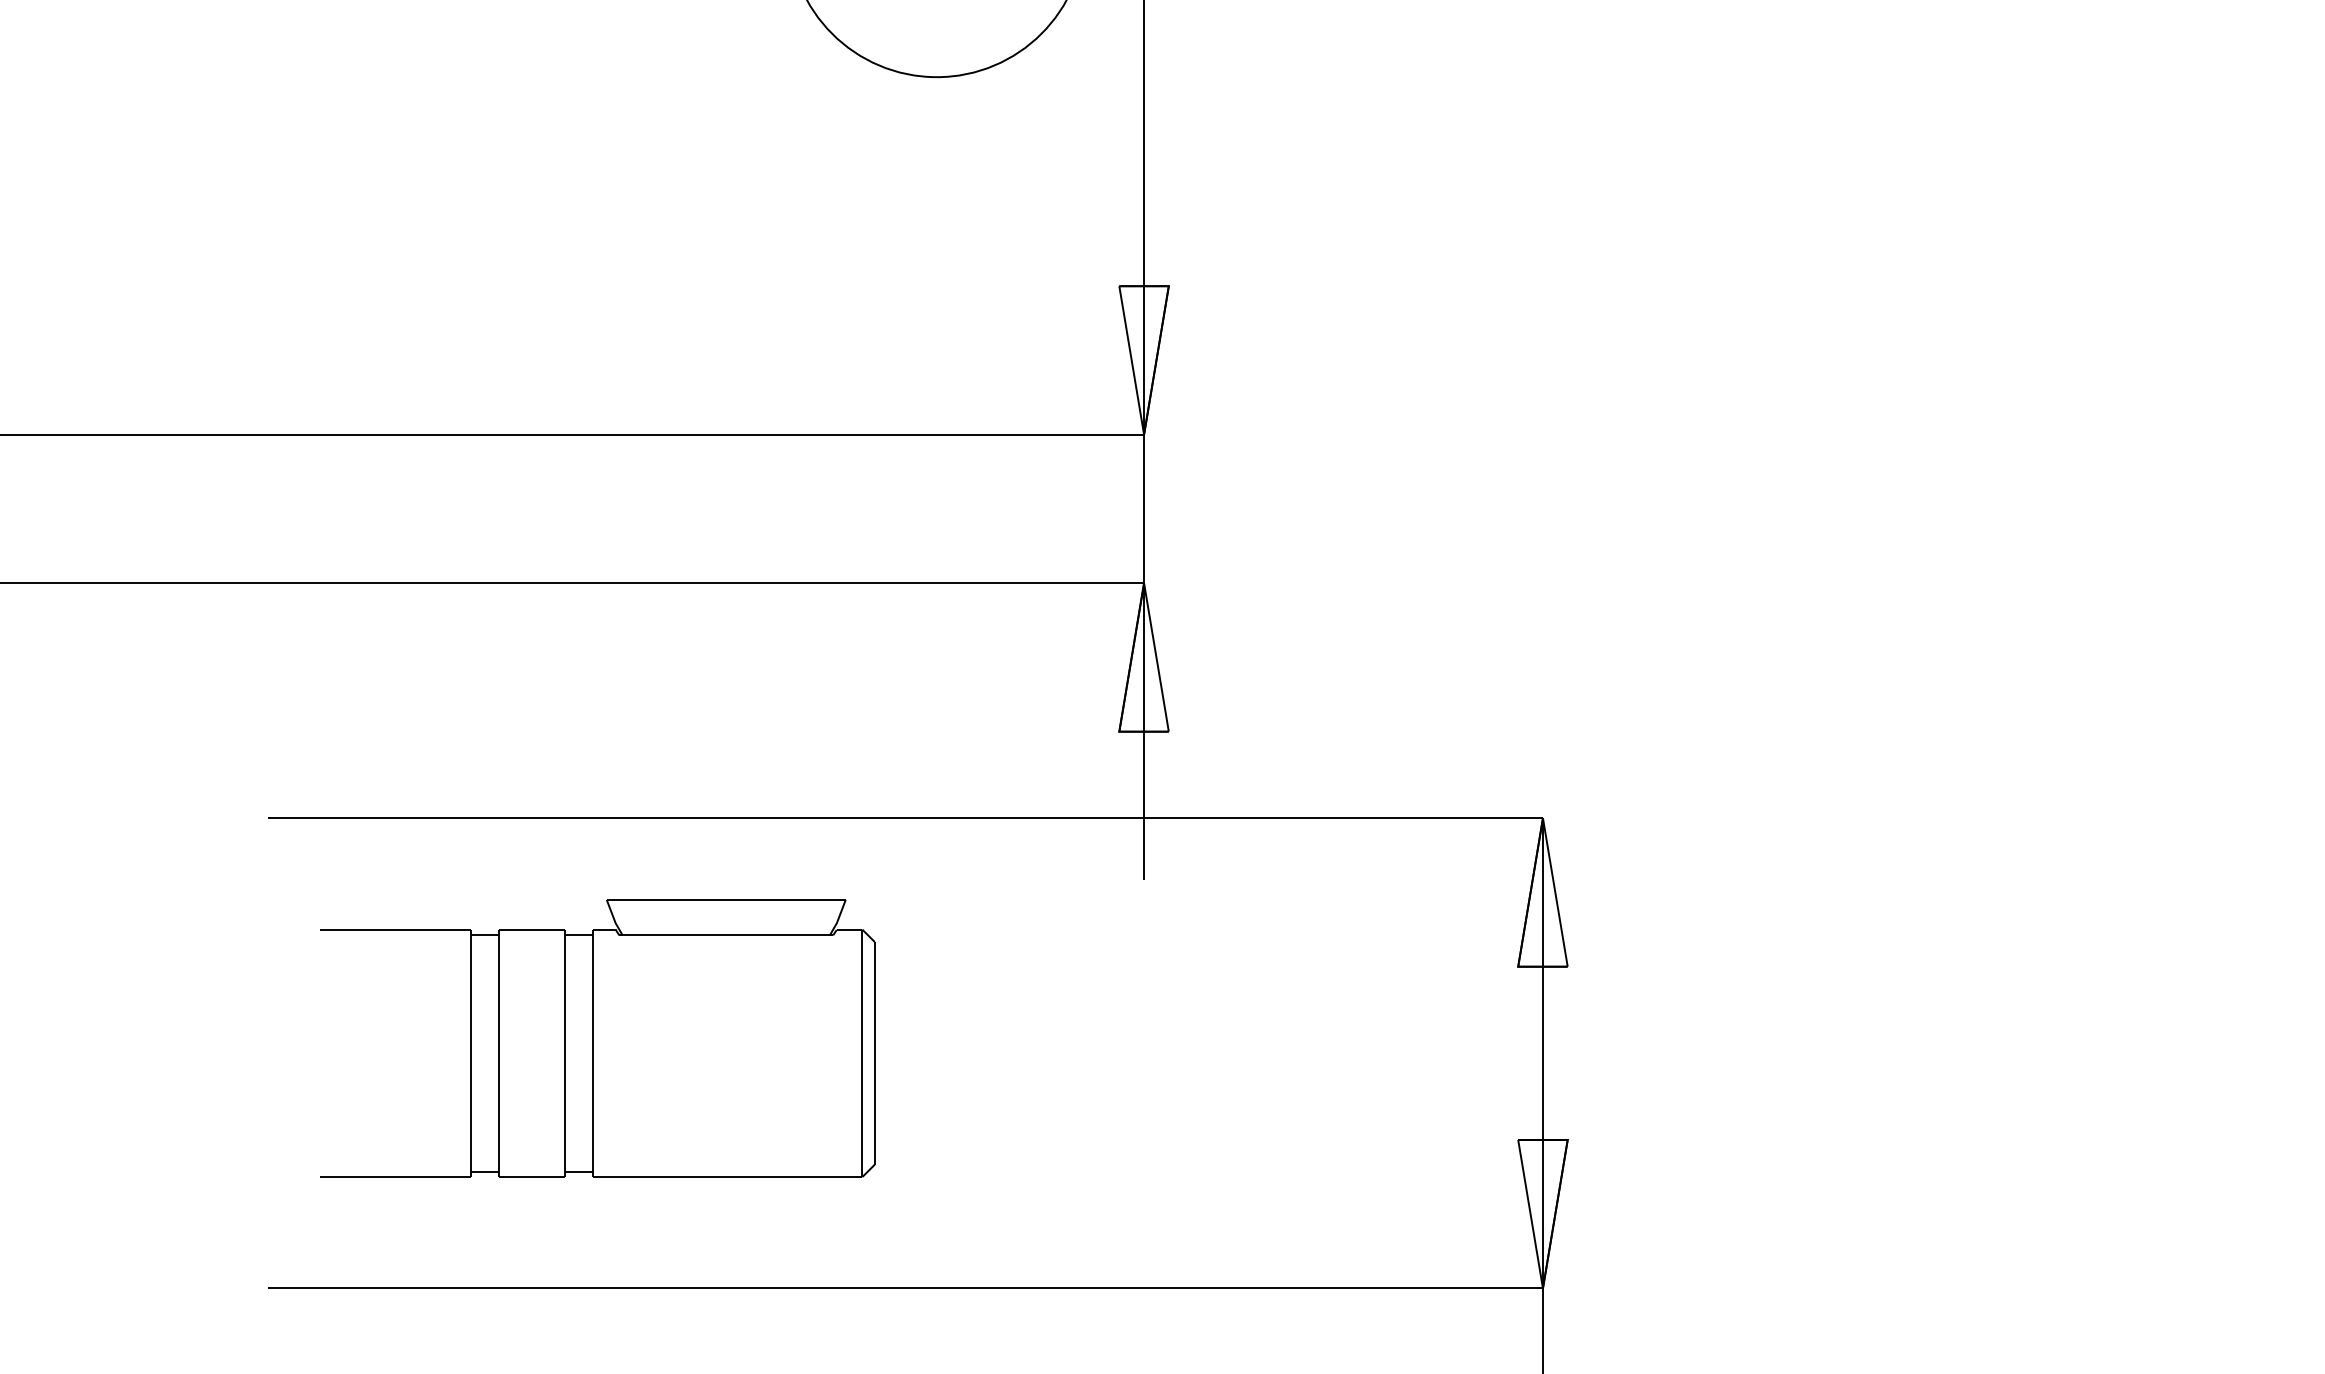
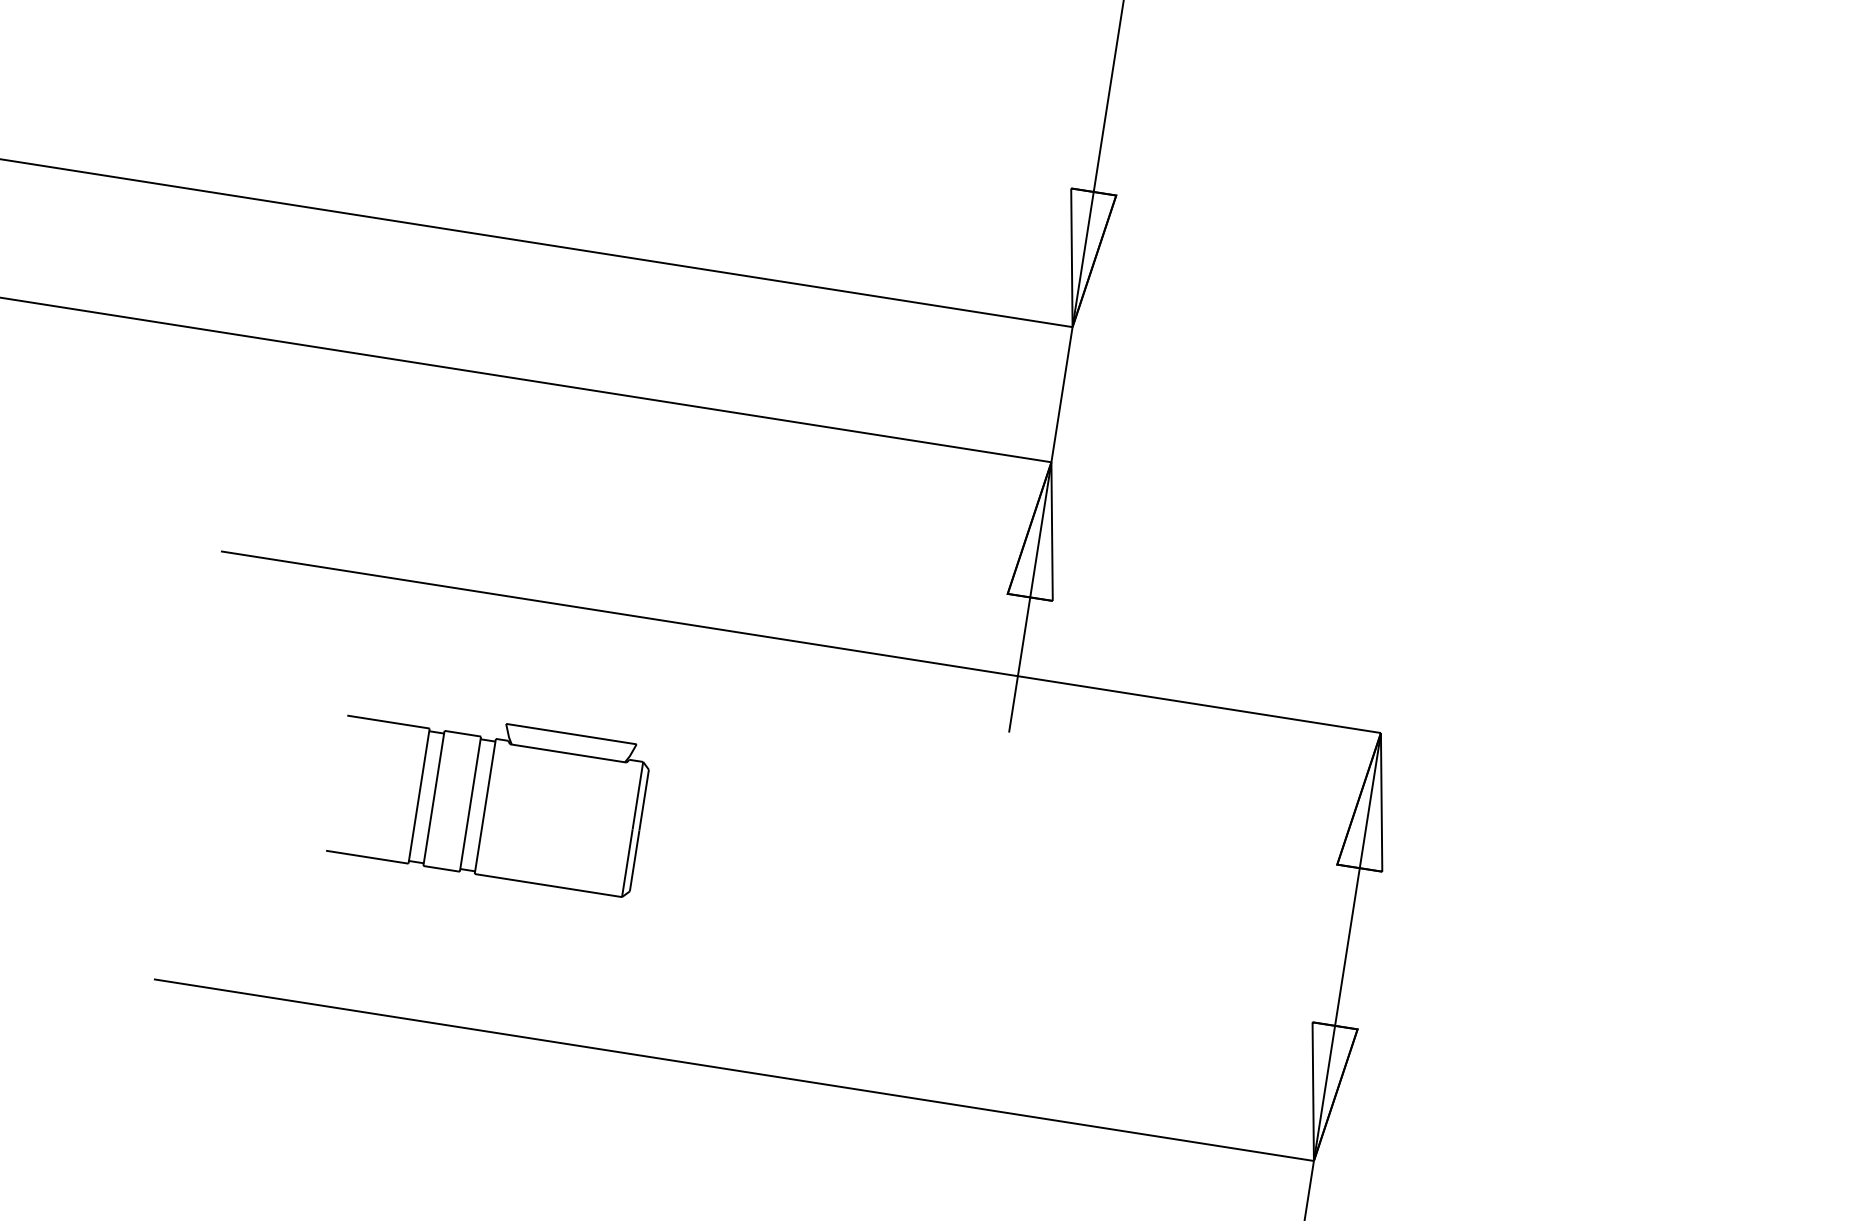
part: (597, 1038) -> (489, 798), size x0.6

